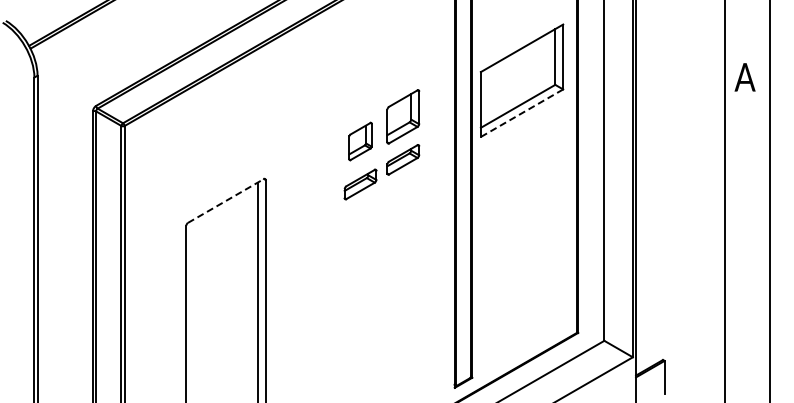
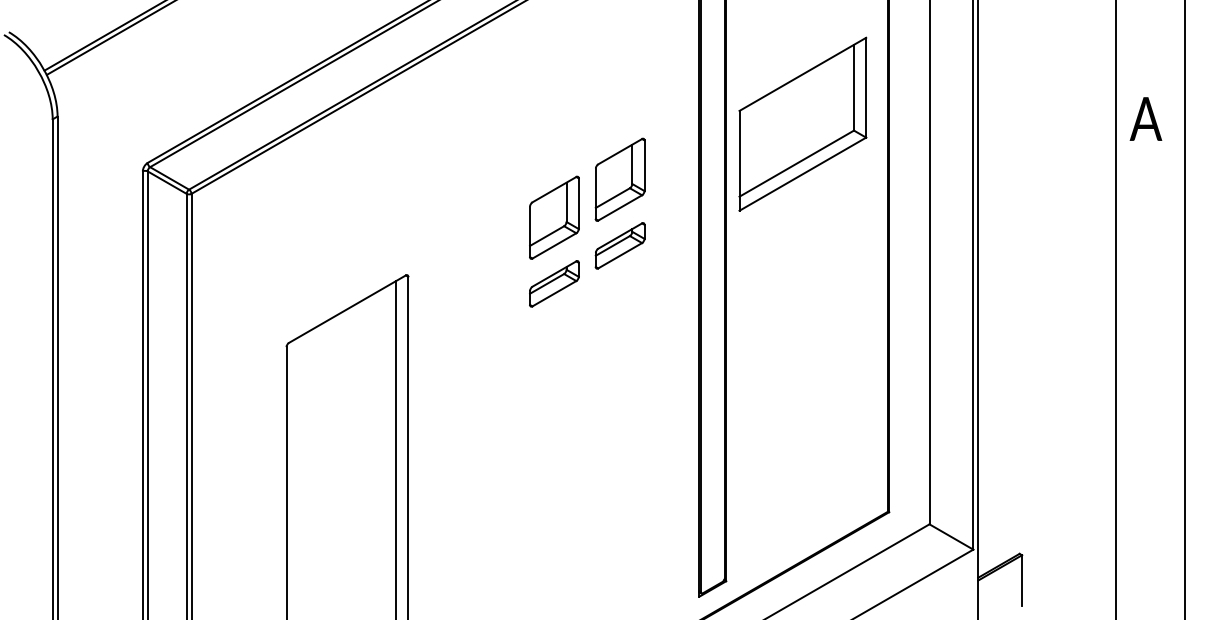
line: (522, 113) -> (803, 174), dashed -> solid
part: (360, 141) -> (554, 217), size x1.43
line: (225, 200) -> (346, 308), dashed -> solid

